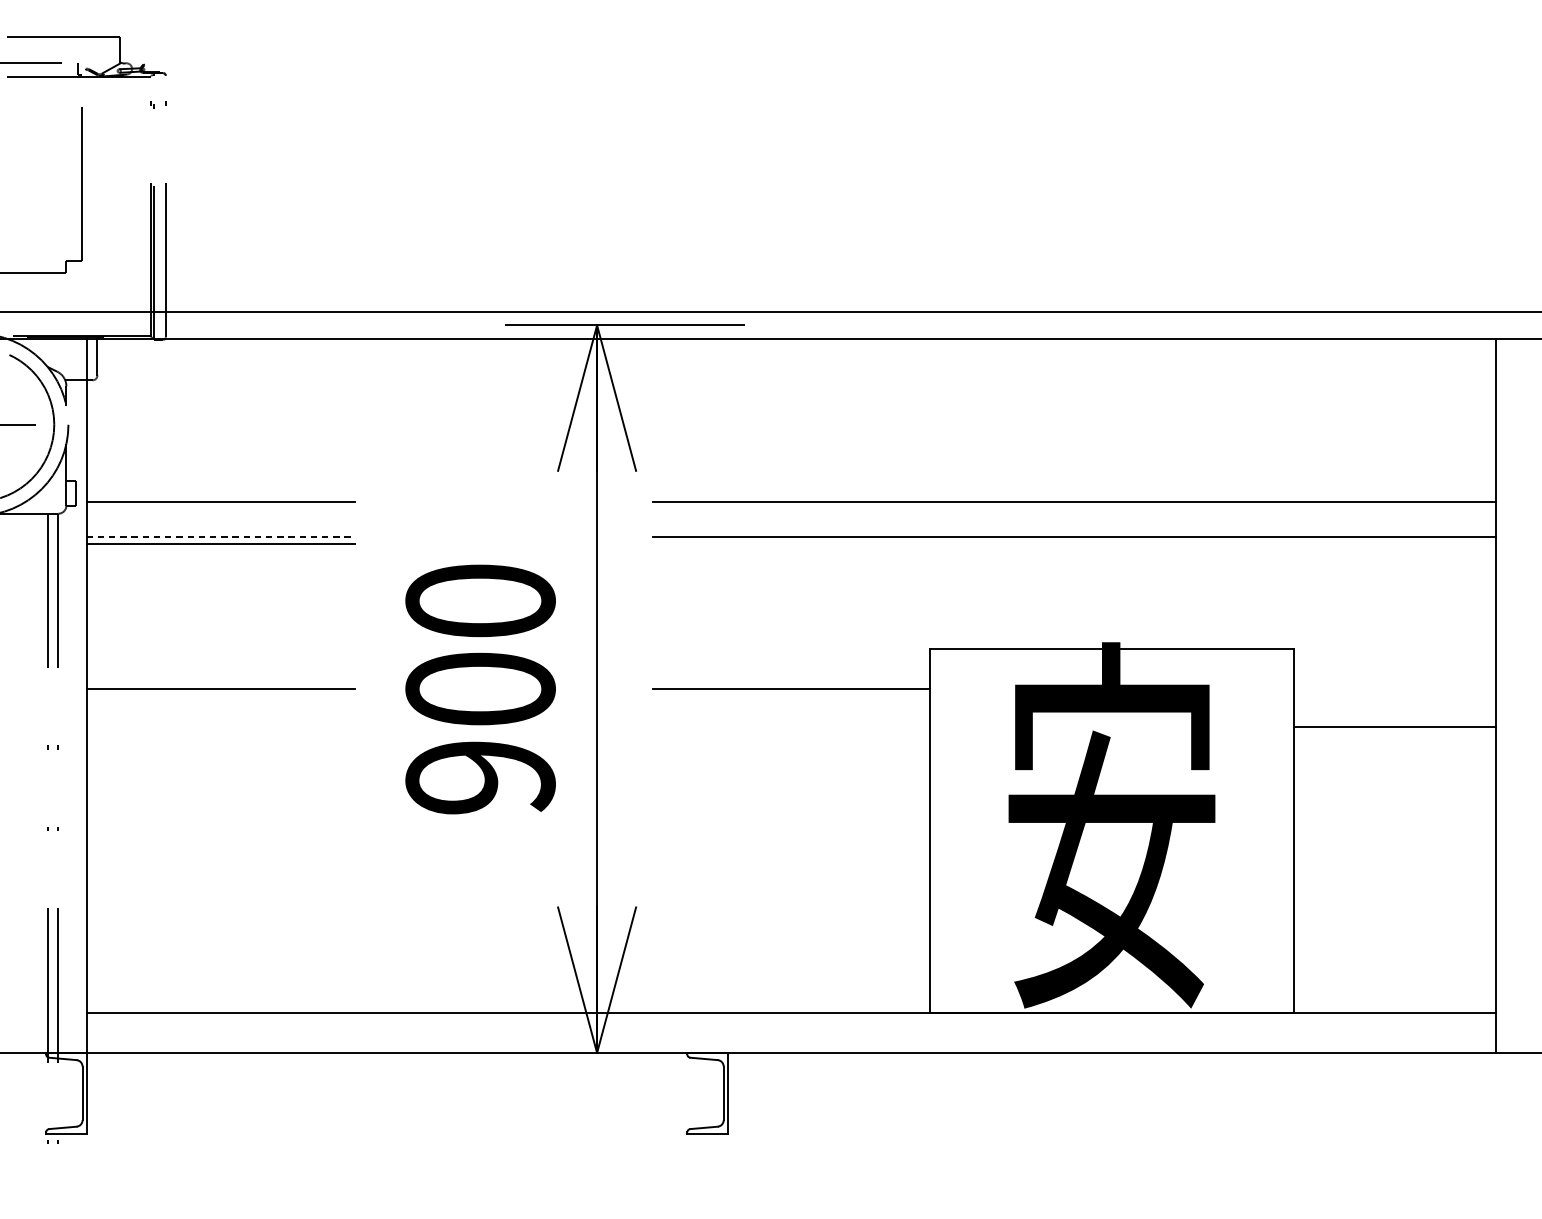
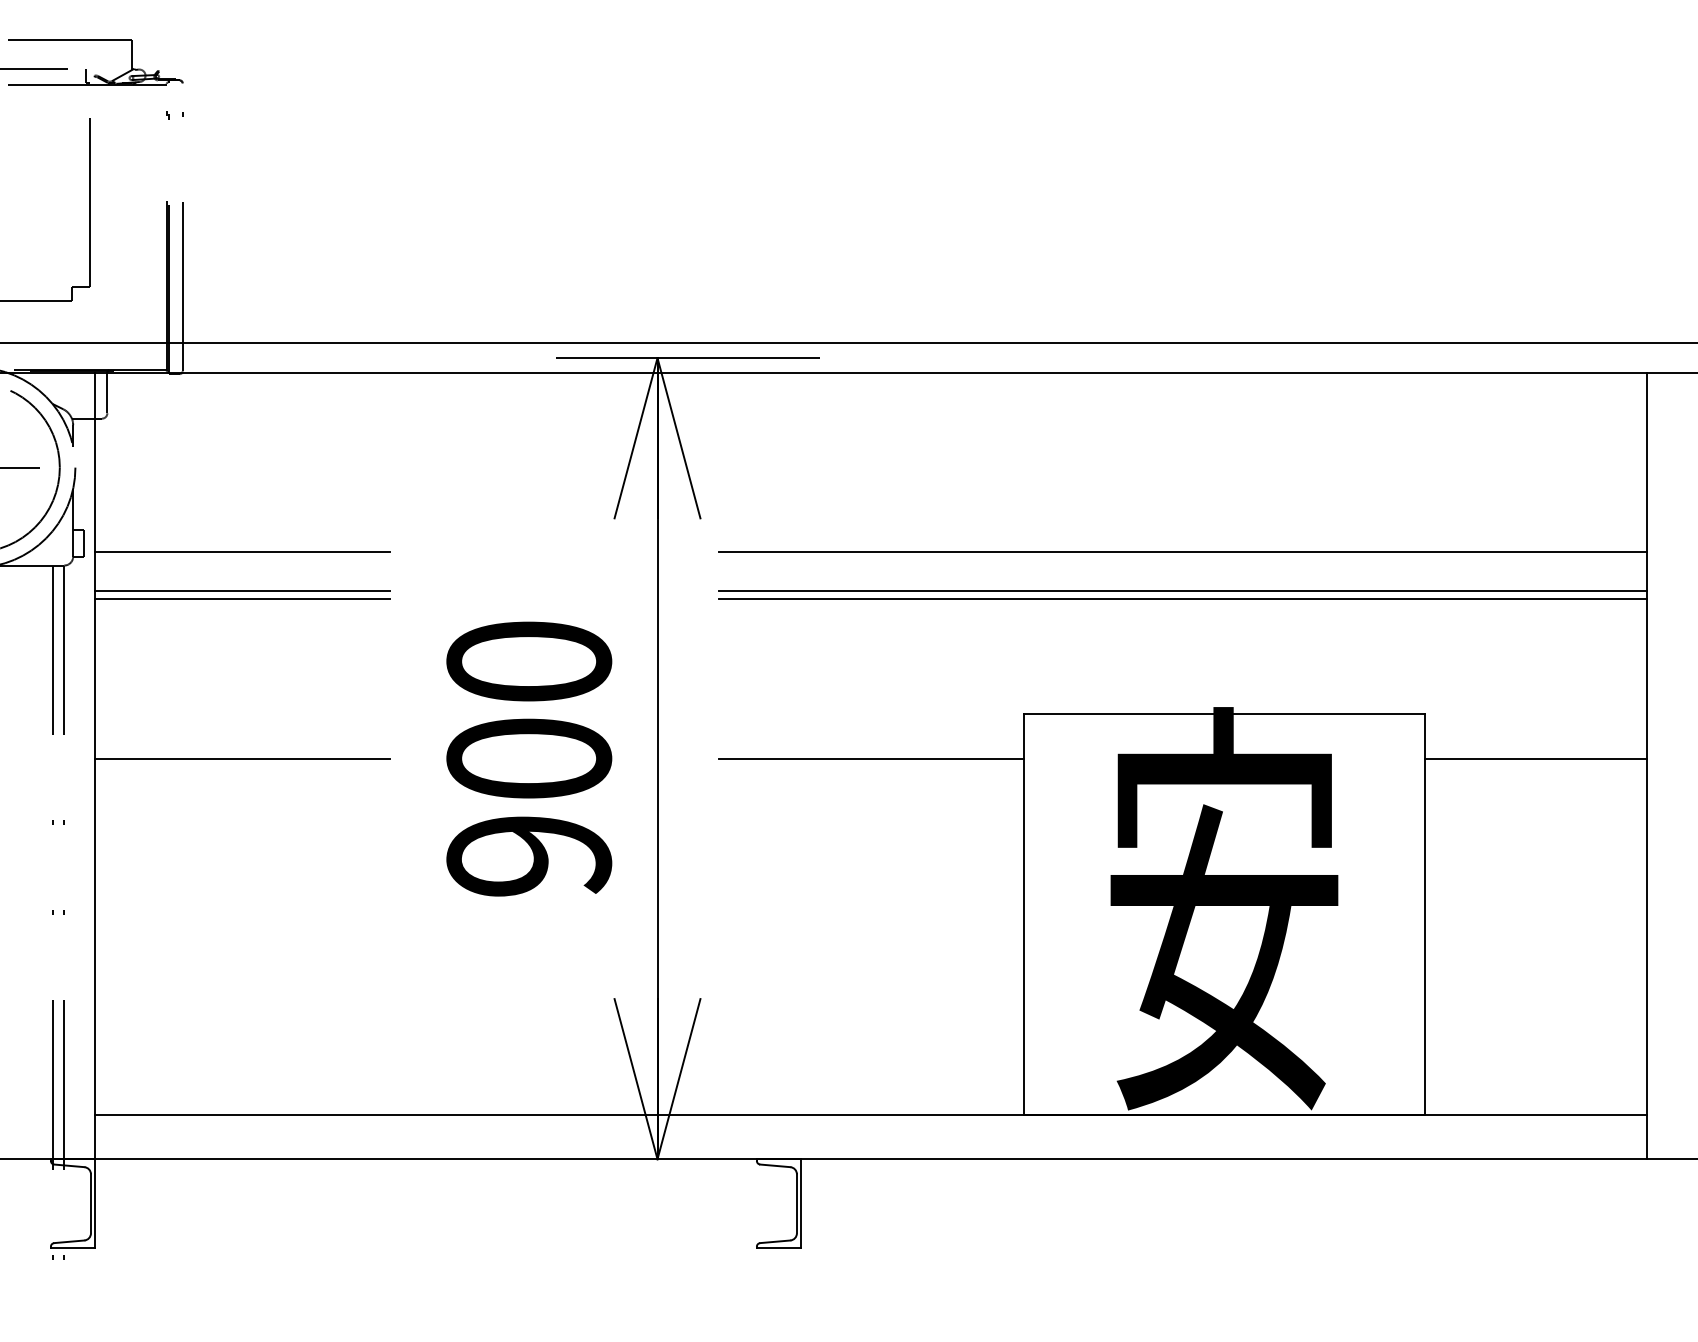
line: (221, 537) -> (243, 591), dashed -> solid
line: (1073, 544) -> (1182, 599), added
line: (1394, 727) -> (1535, 758), moved

